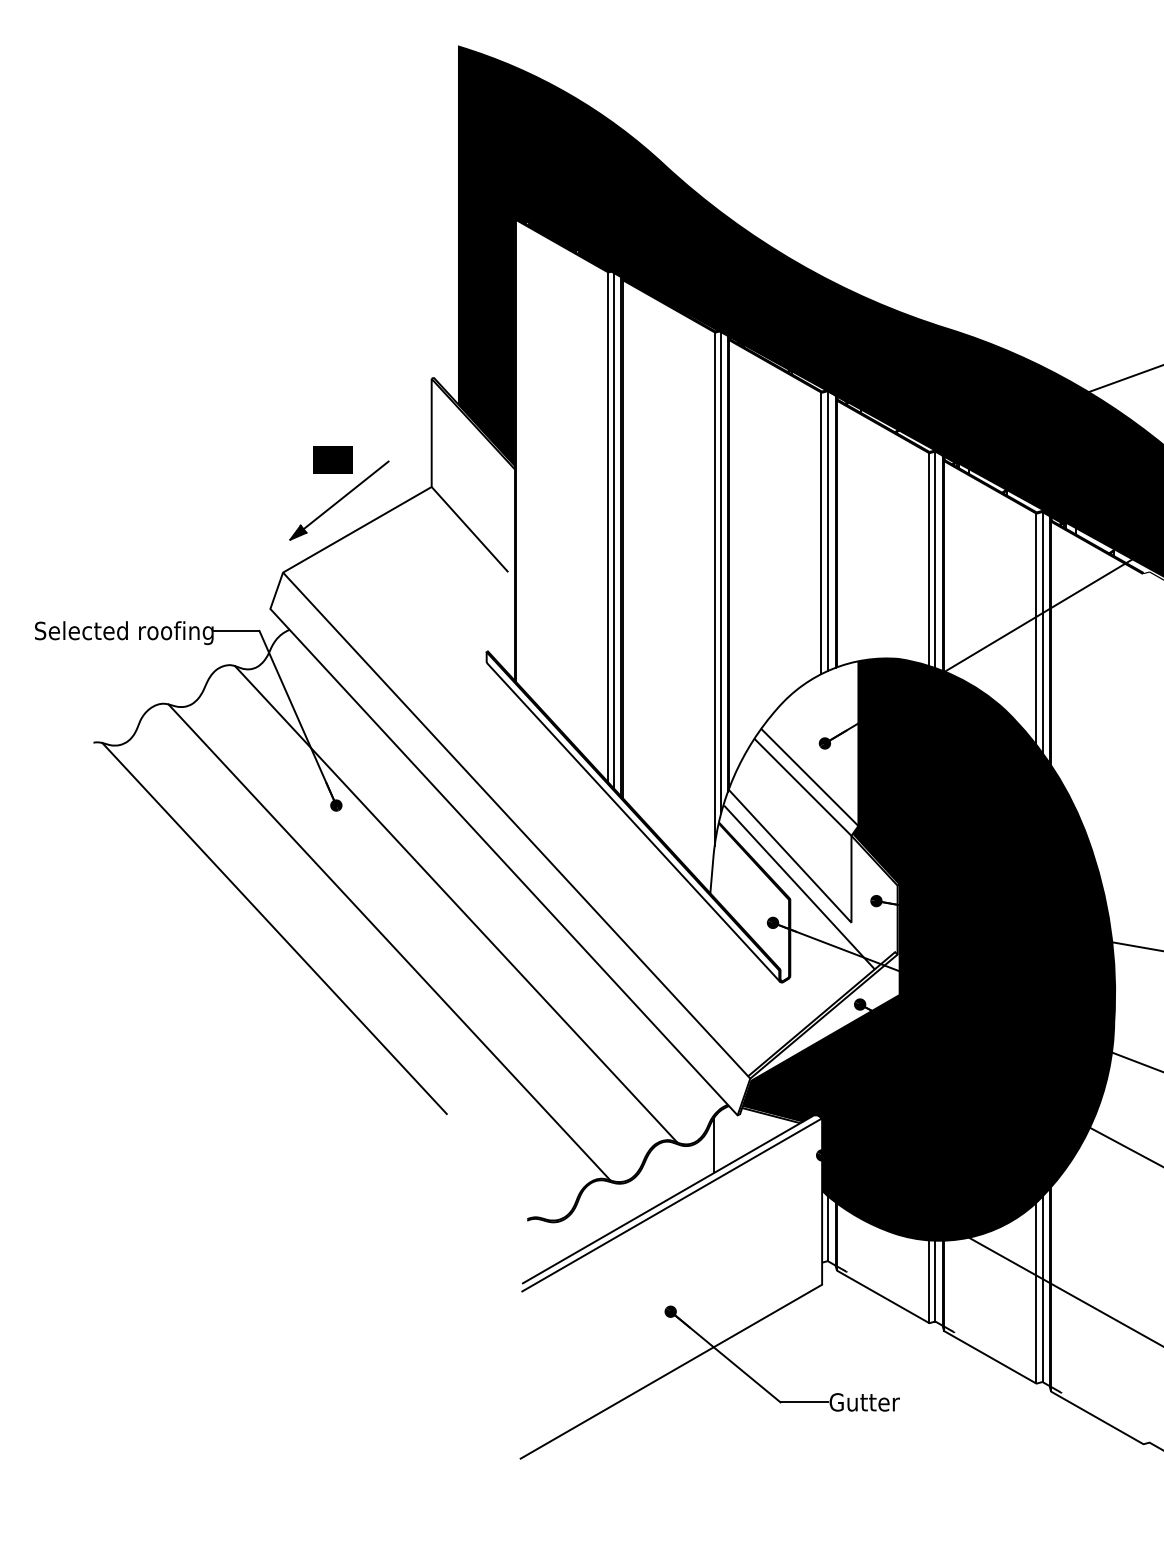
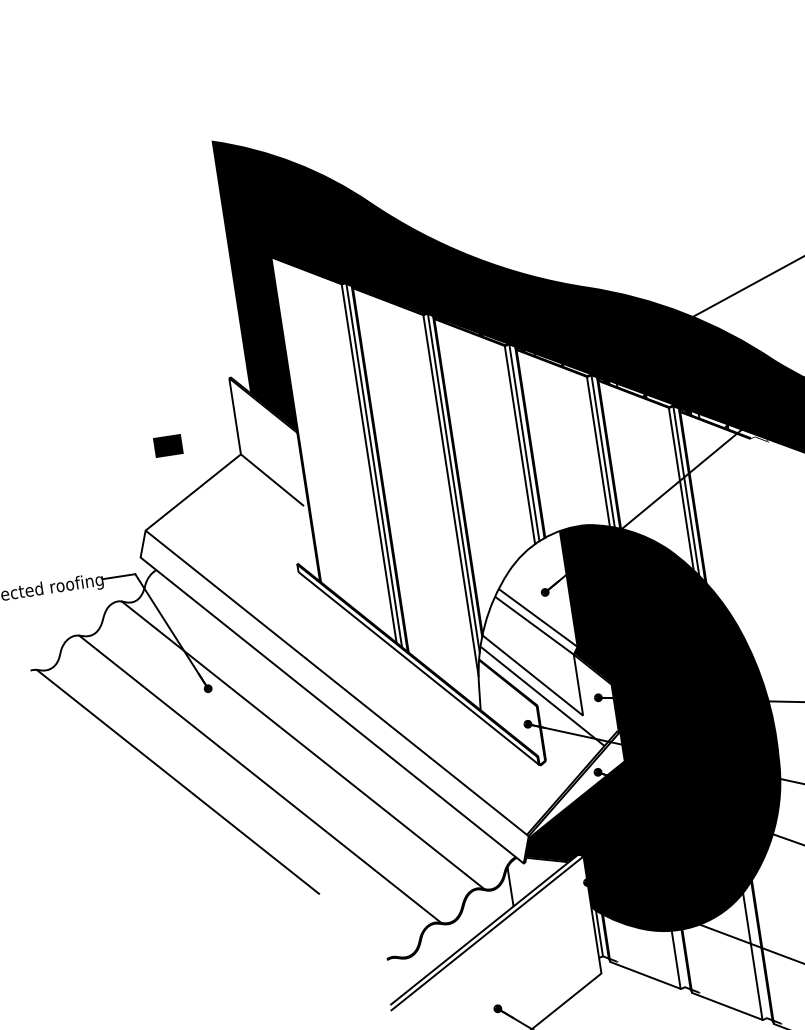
part: (339, 500) -> (177, 473), removed
line: (935, 1280) -> (680, 958), removed
line: (1042, 1289) -> (756, 953), removed

